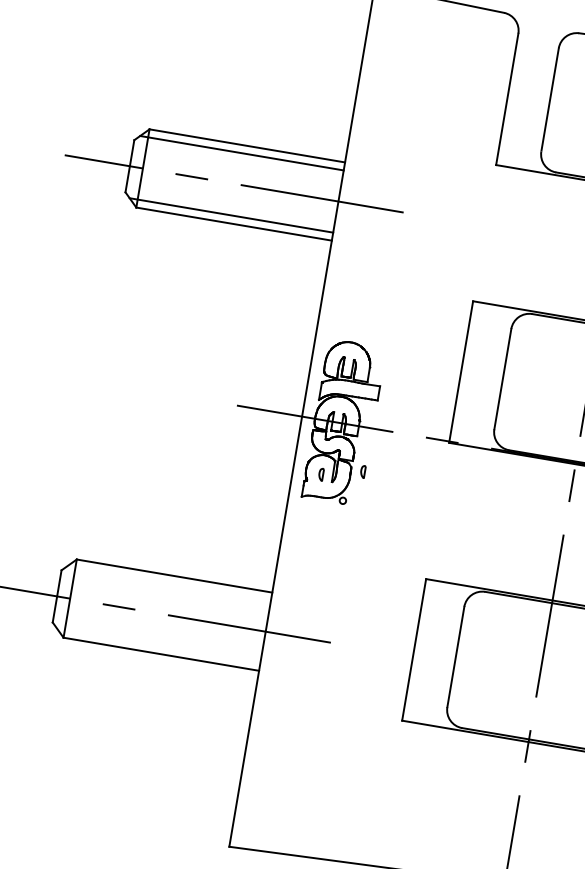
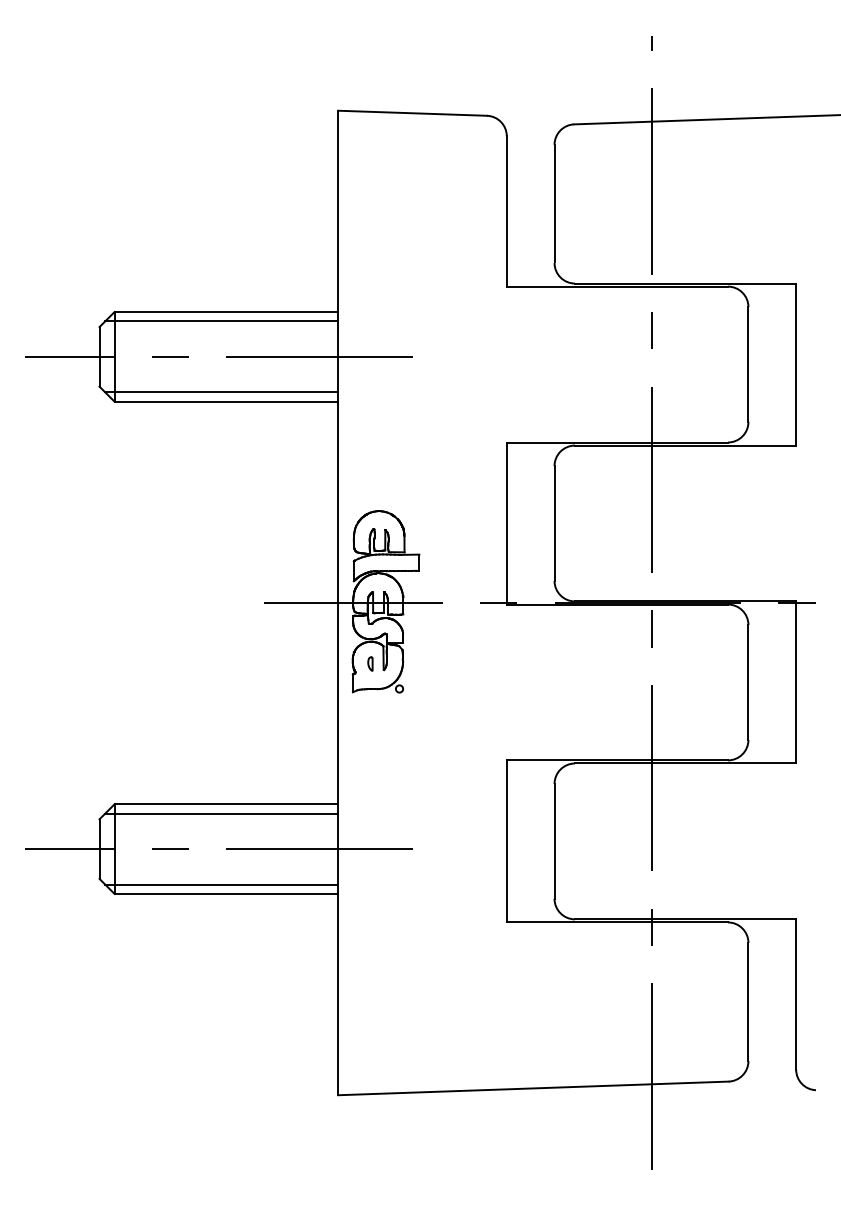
part: (363, 471) -> (416, 652), removed
line: (168, 583) -> (221, 813), added
line: (158, 645) -> (221, 884), added

